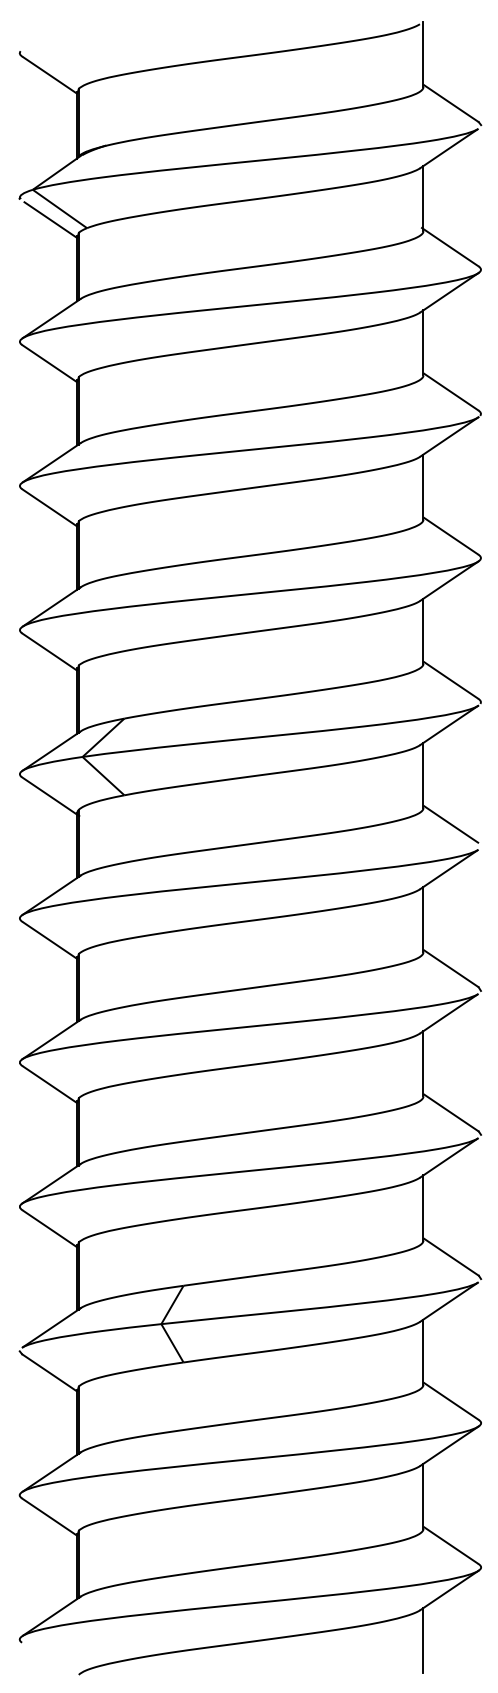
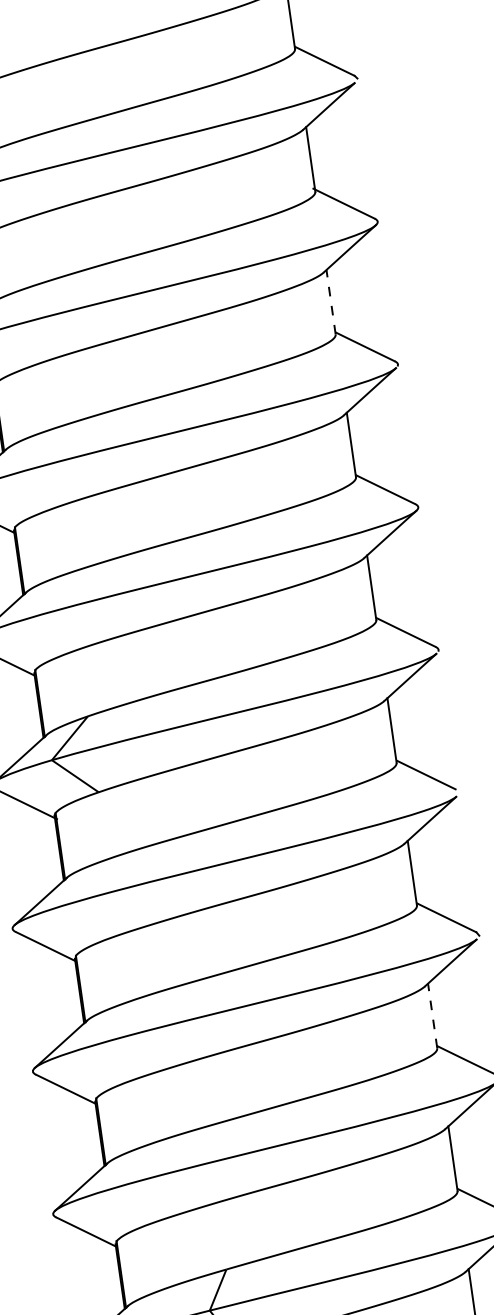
line: (423, 342) -> (331, 301), solid -> dashed
line: (423, 1063) -> (432, 1015), solid -> dashed

